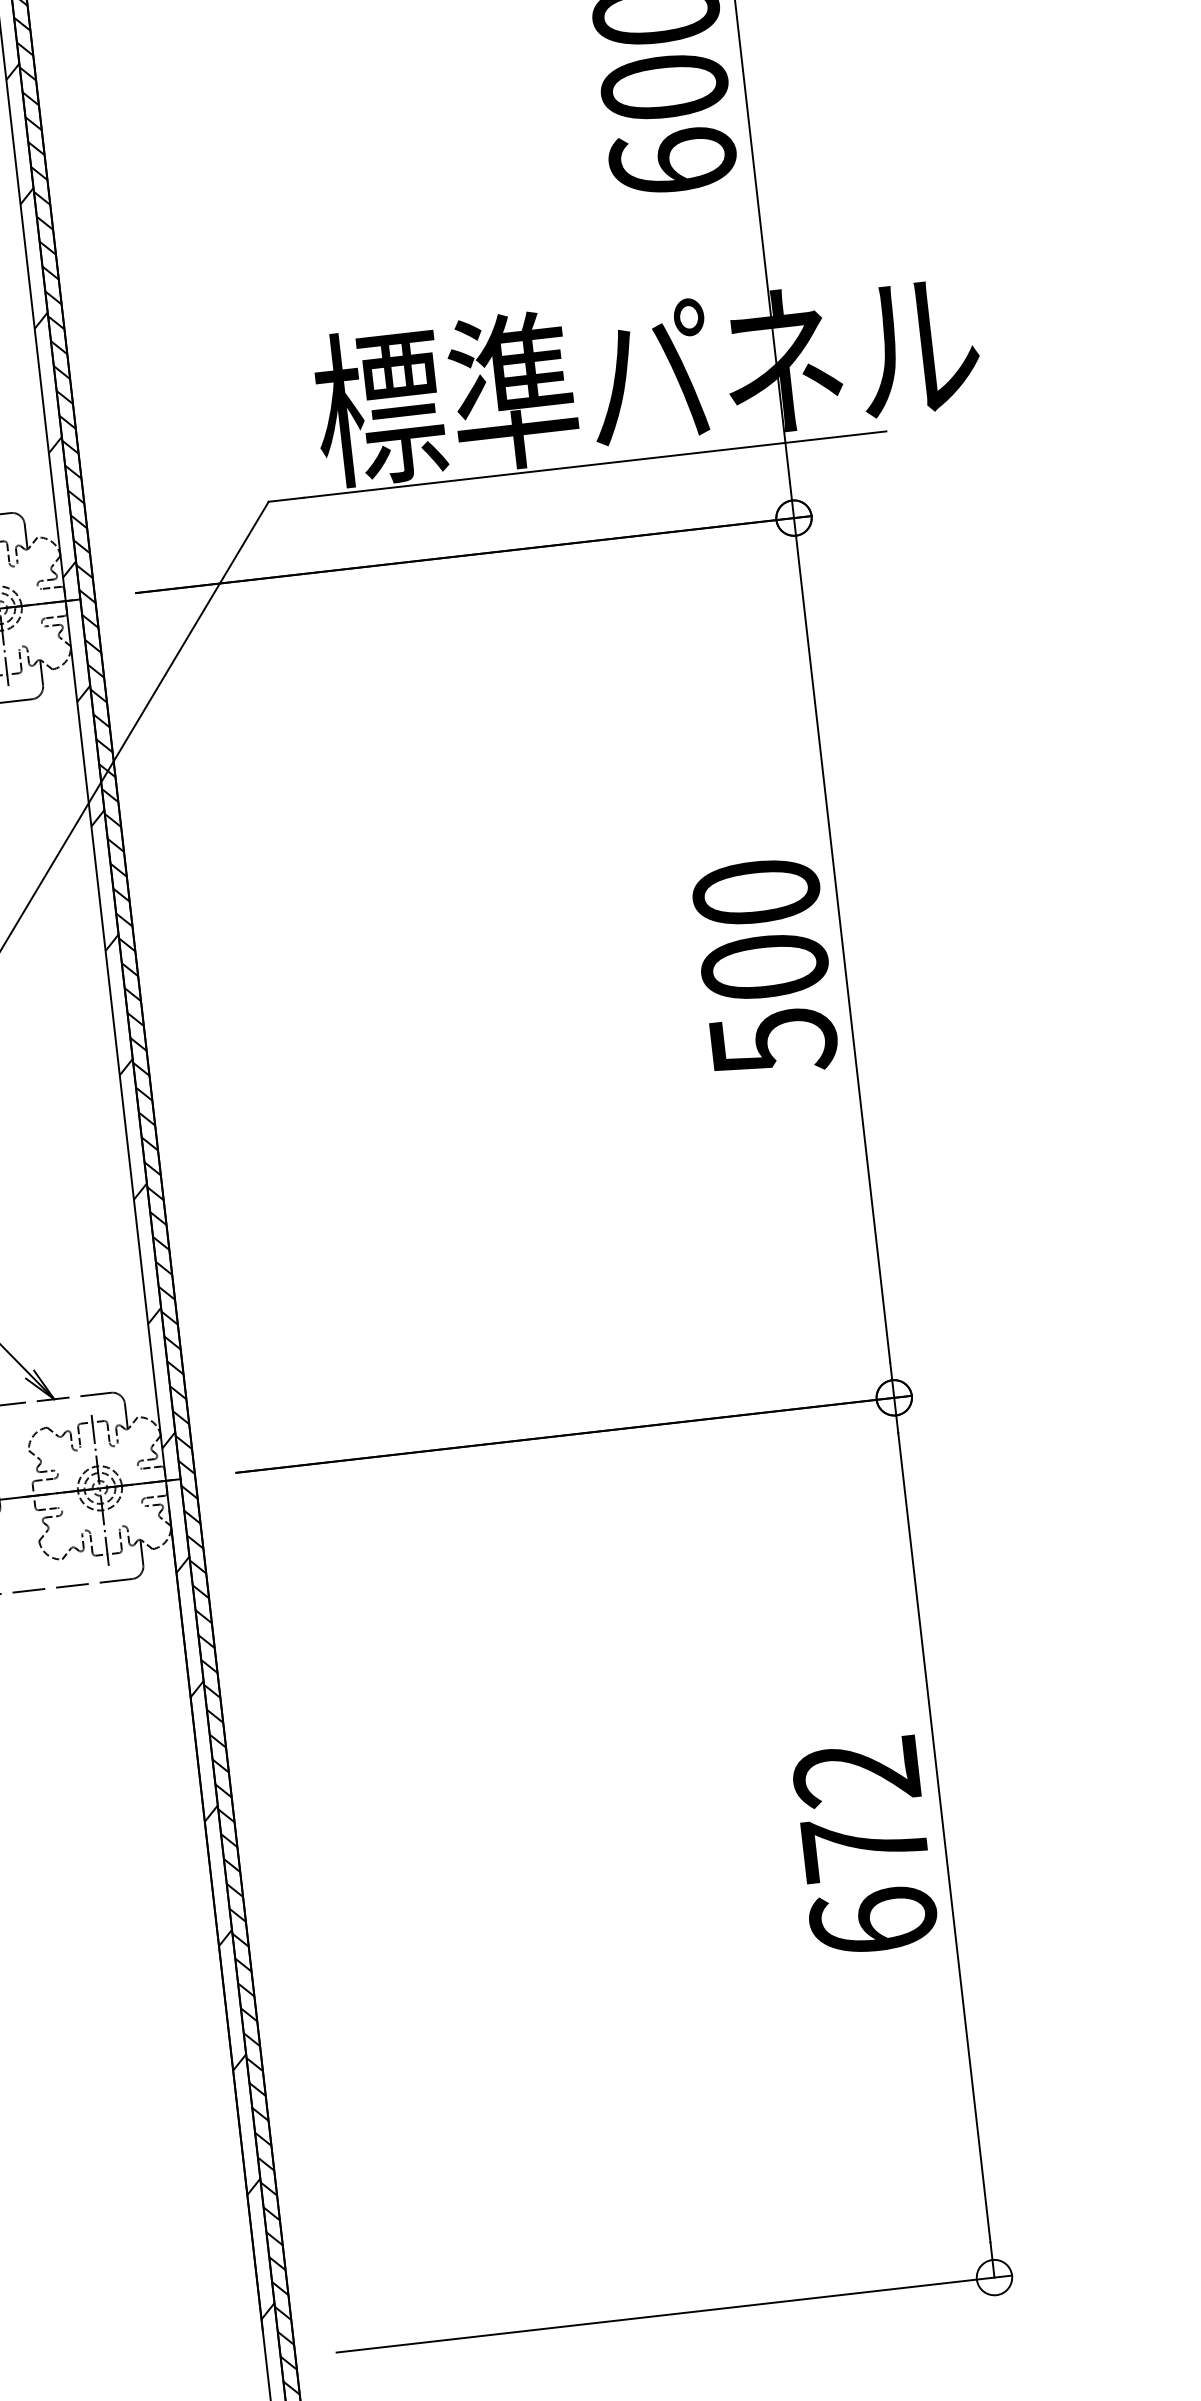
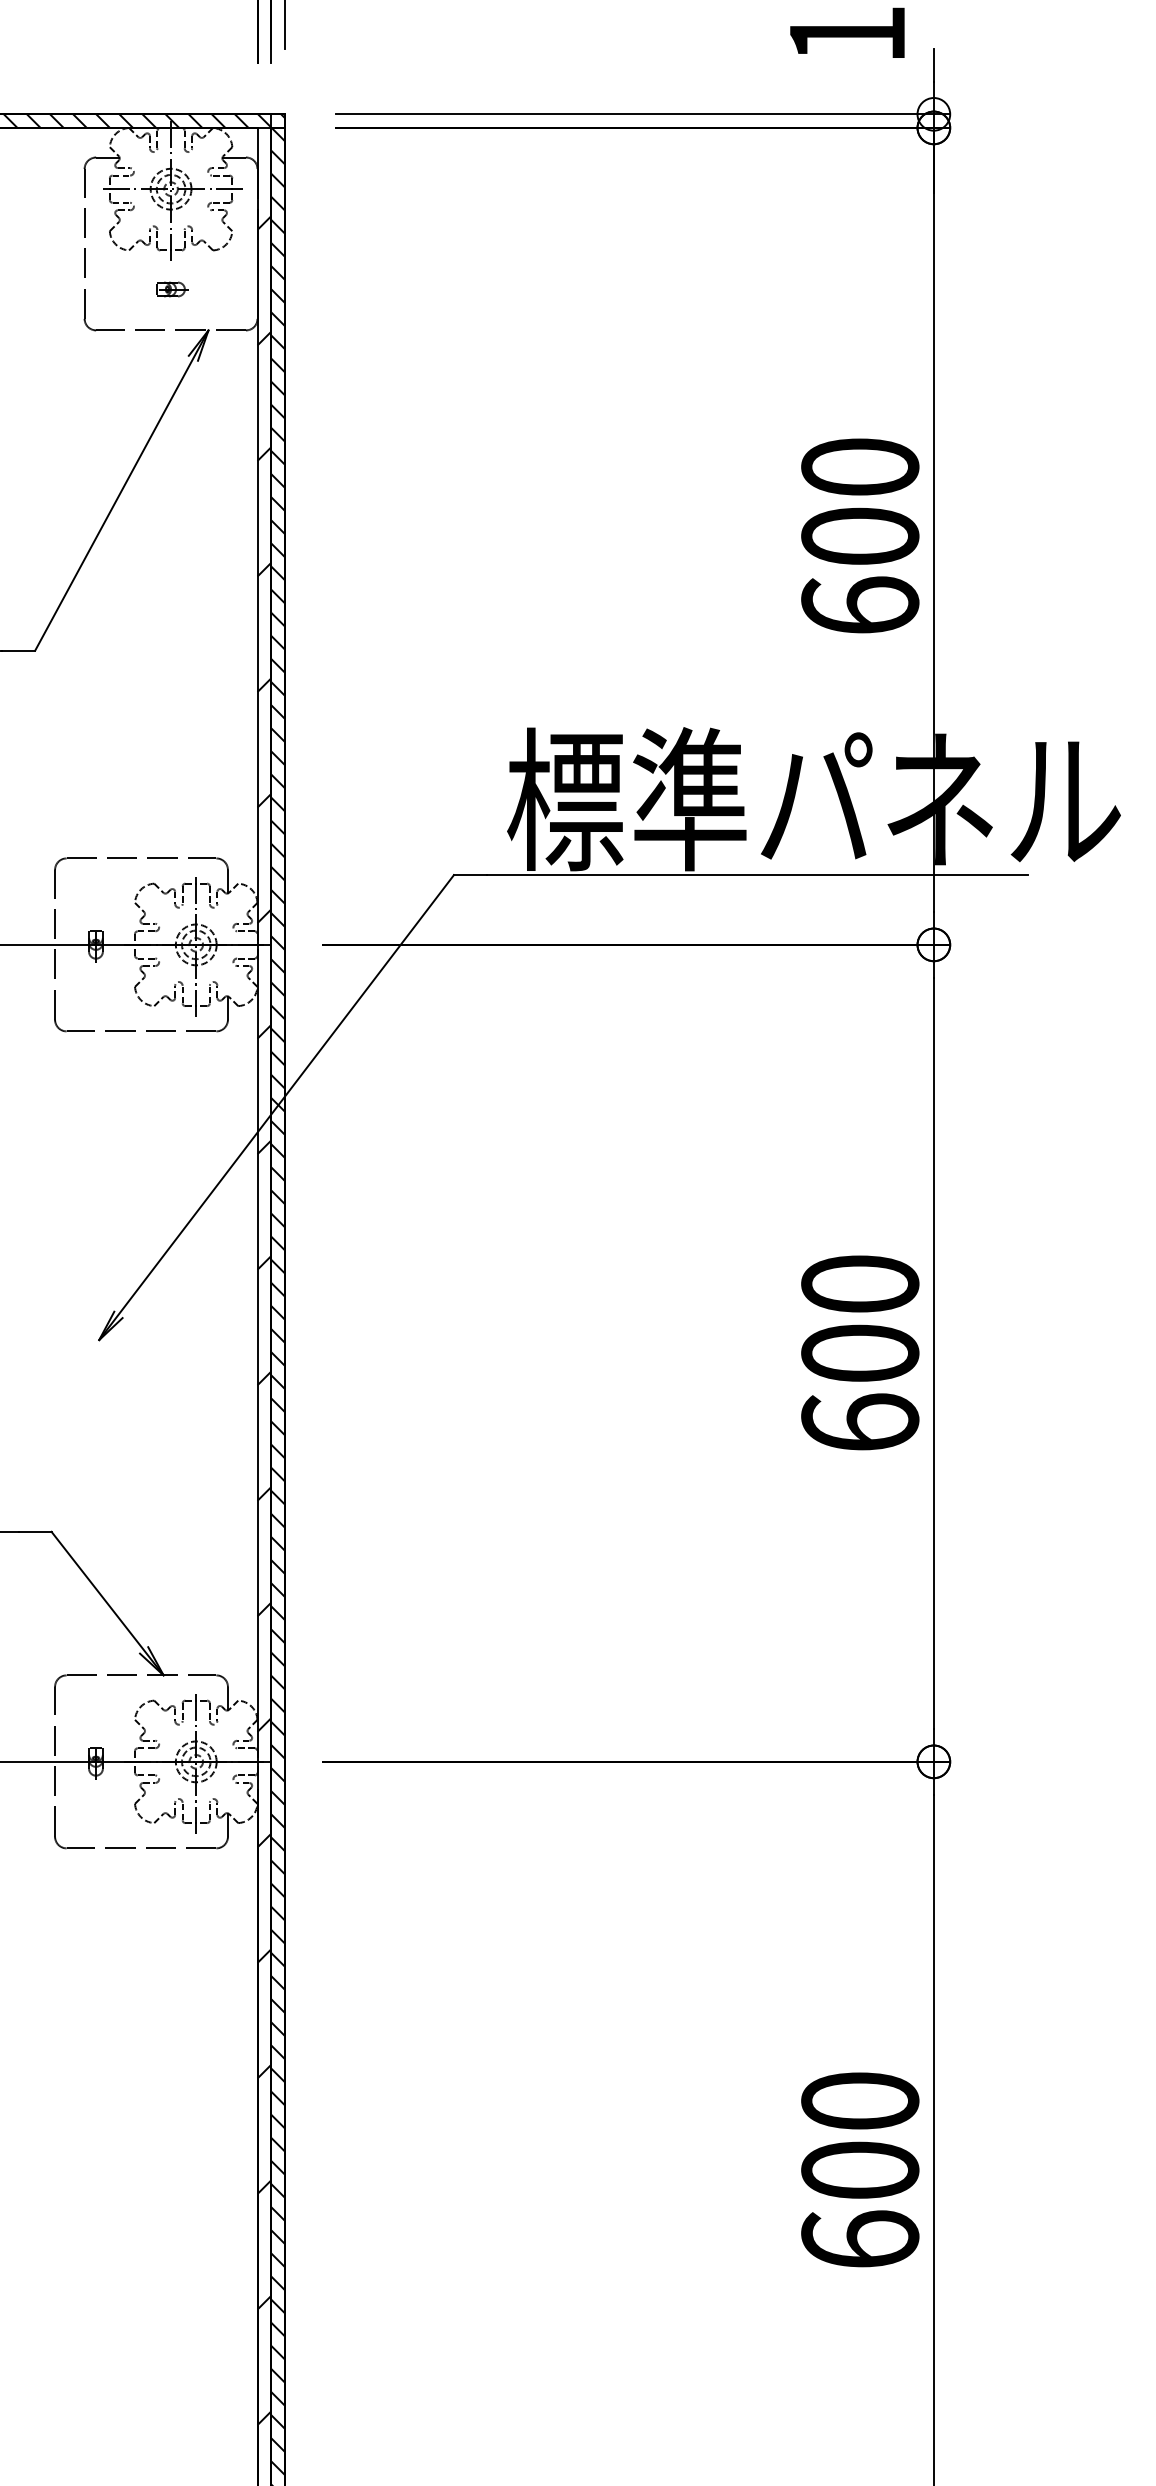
text: (773, 1042) -> (860, 1423), 500 -> 600
text: (861, 1809) -> (860, 2135), 672 -> 600

